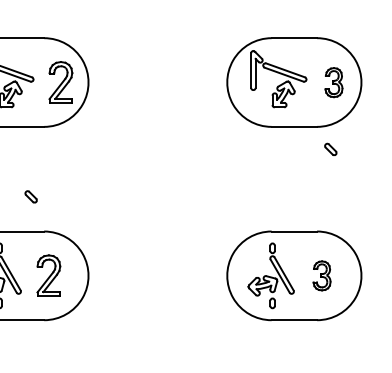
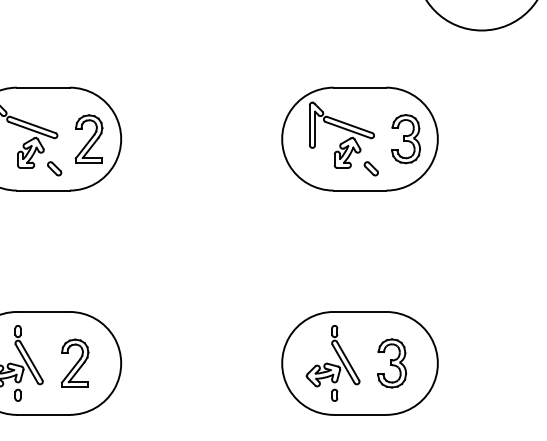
part: (333, 82) -> (405, 139), size x1.43
part: (330, 149) -> (370, 168), moved
part: (31, 196) -> (54, 168), moved
part: (322, 275) -> (392, 363), size x1.43

